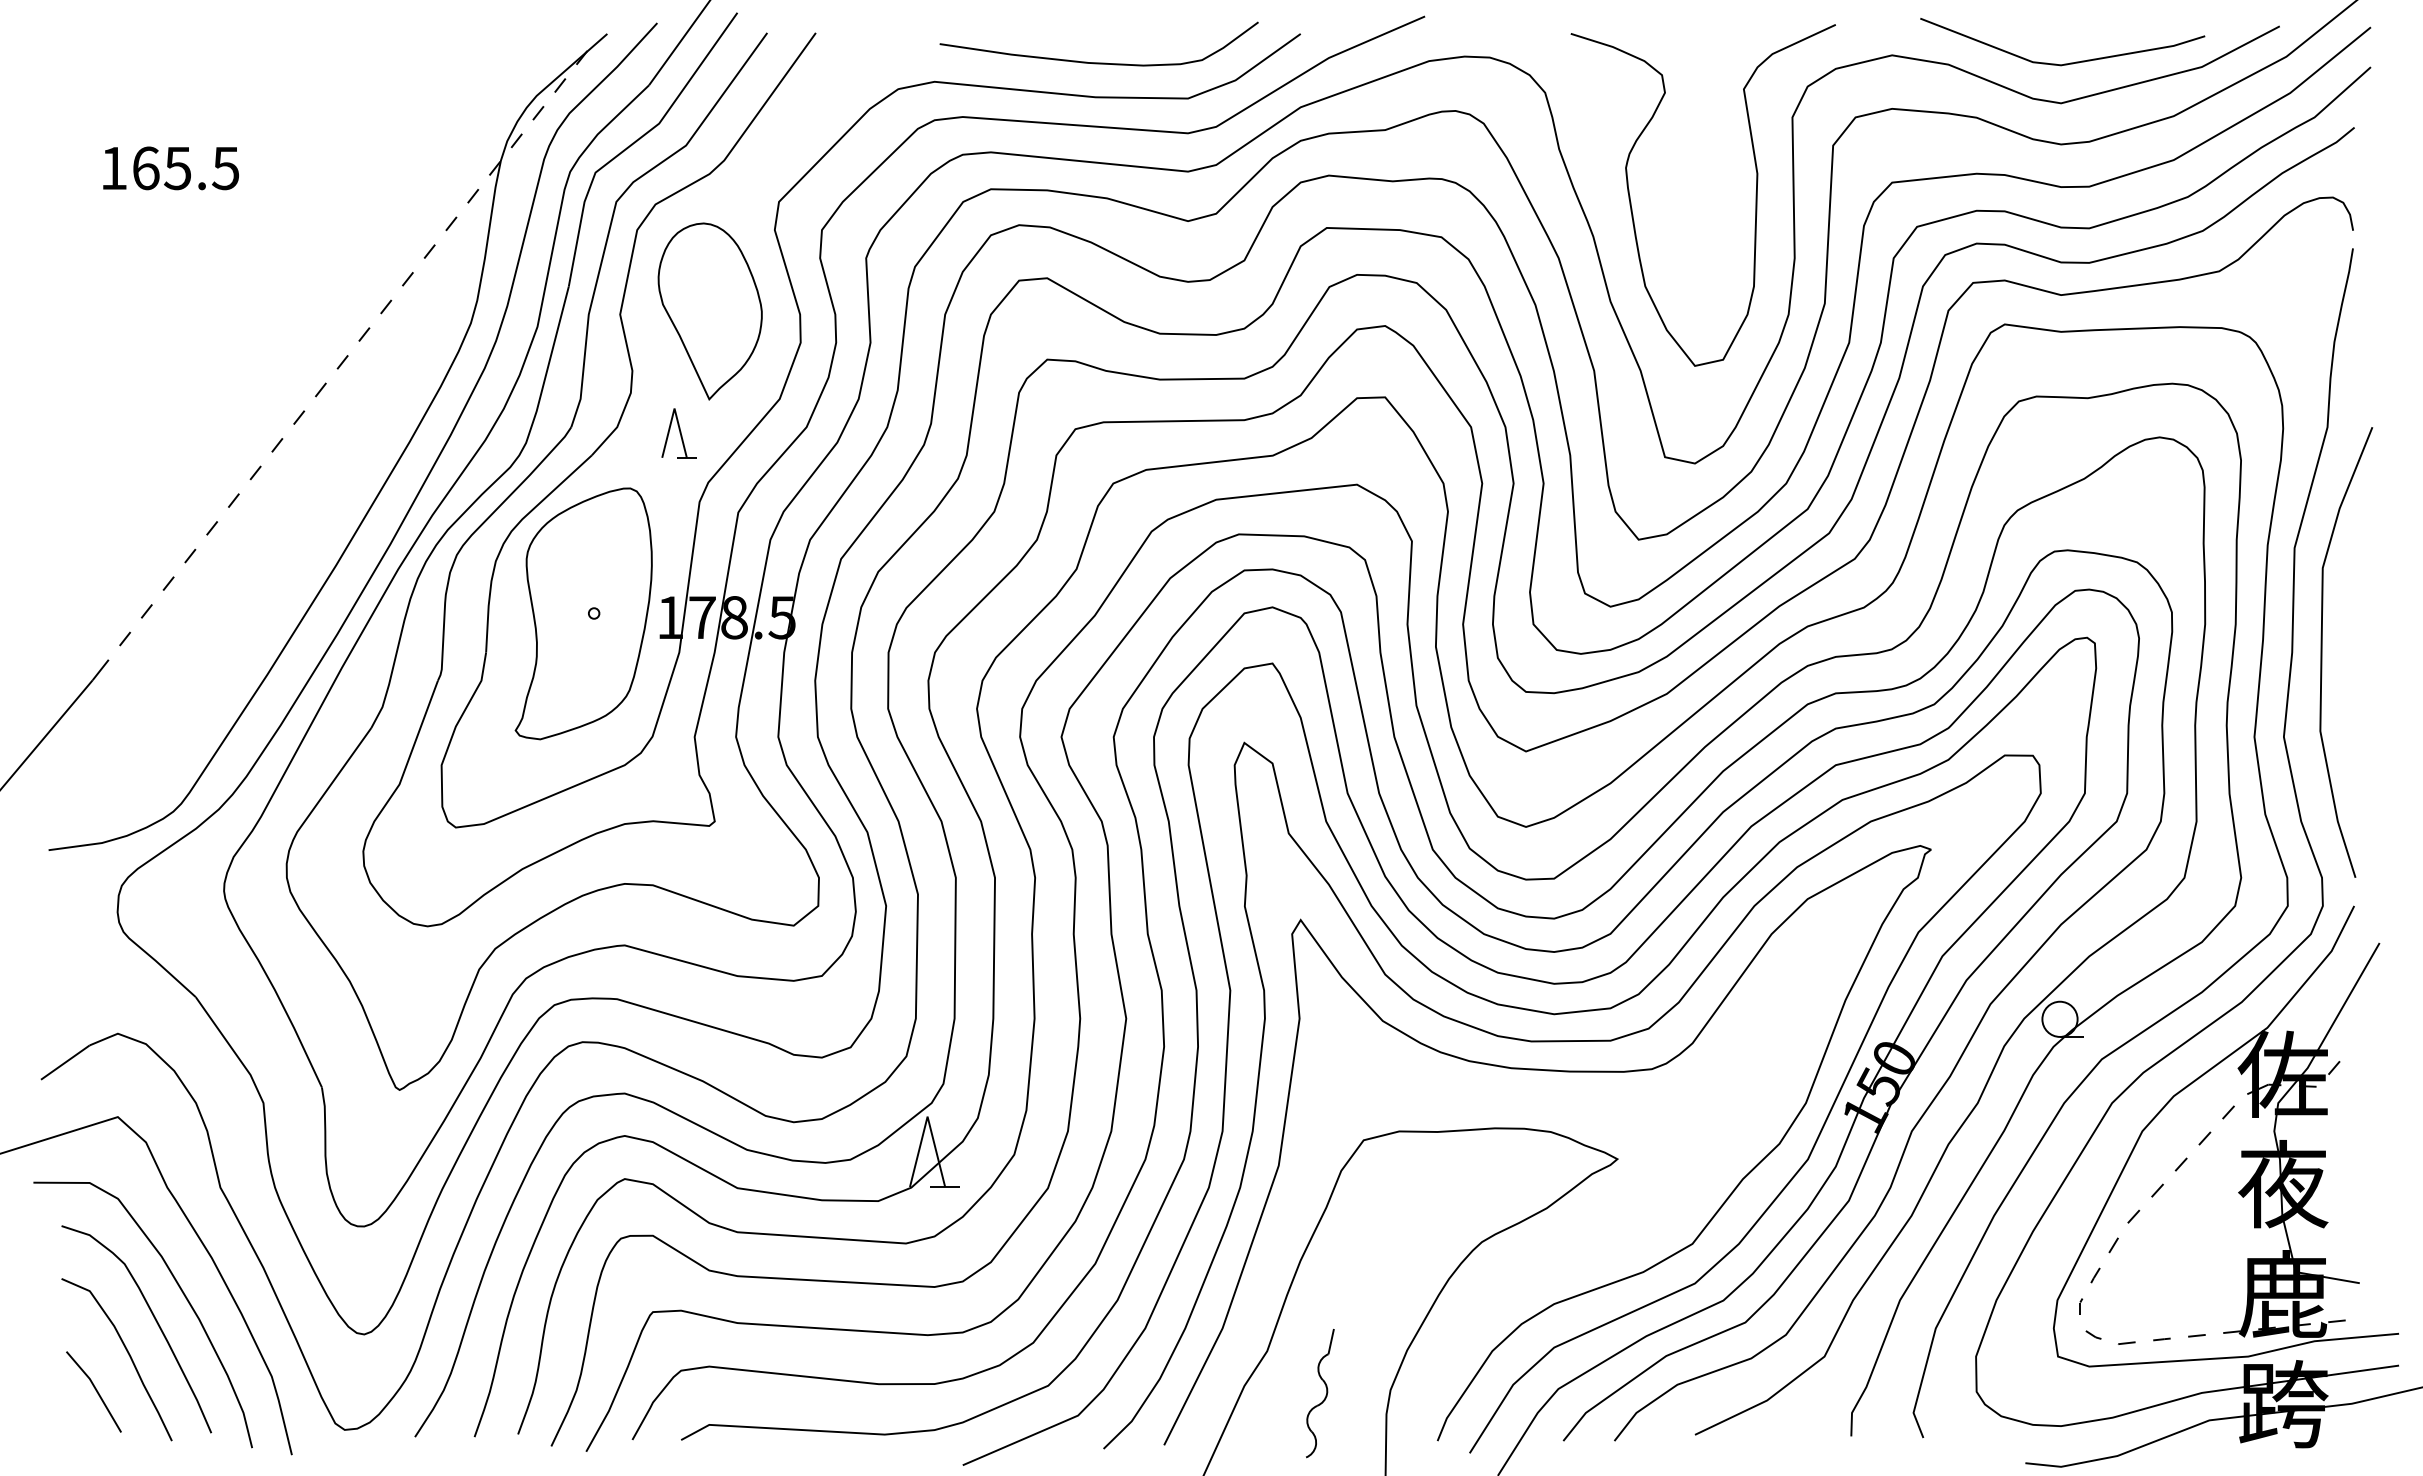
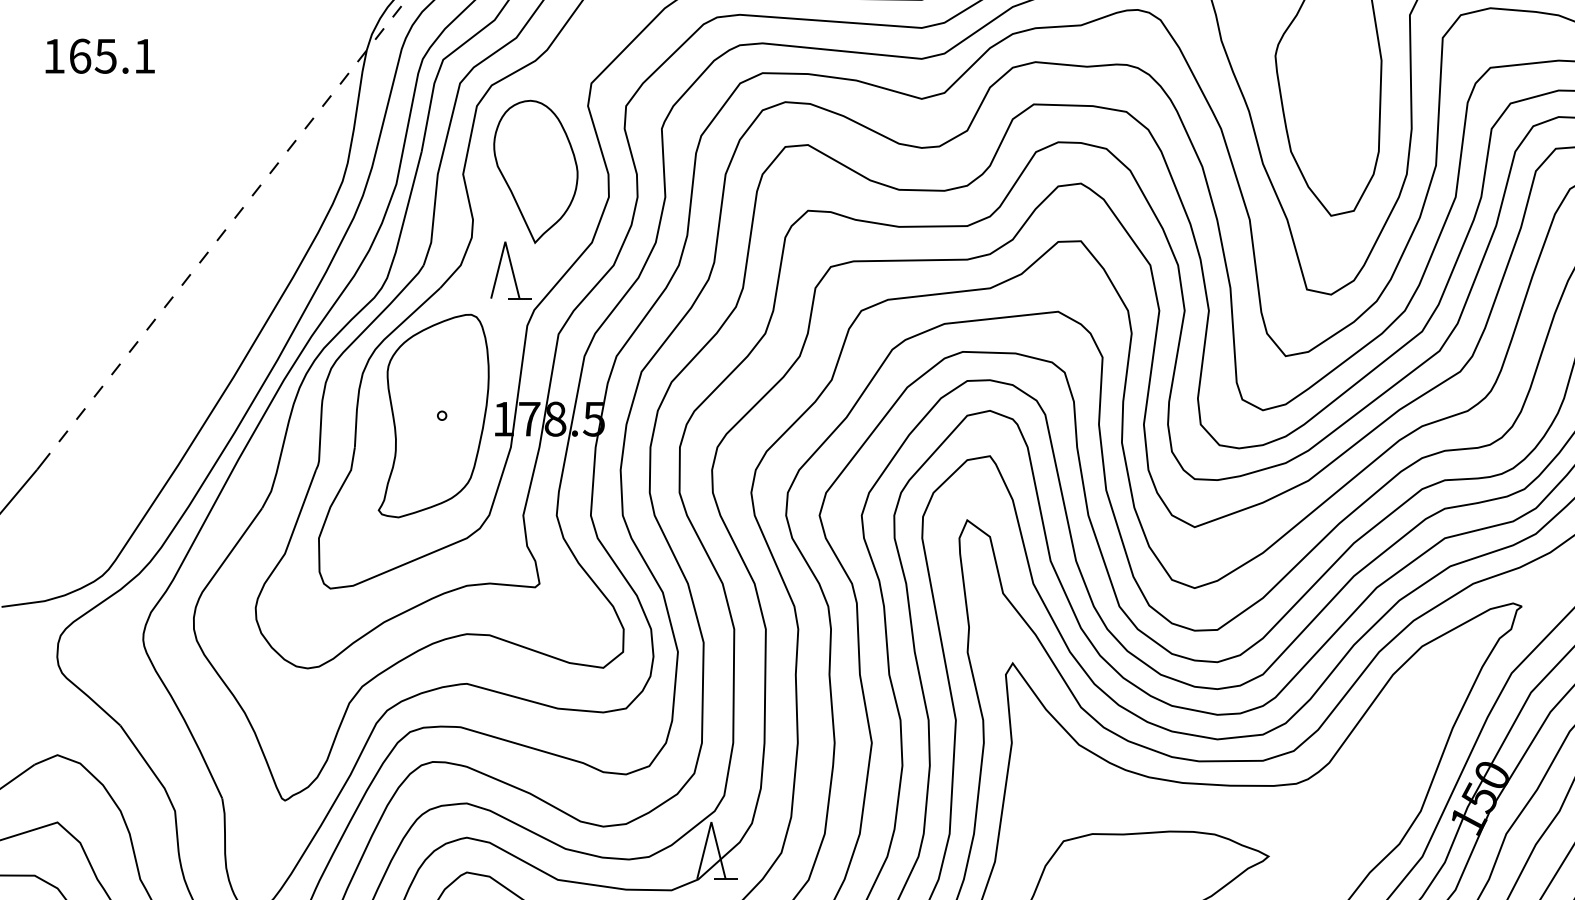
text: (225, 168) -> (144, 56), 165.5 -> 165.1
part: (679, 432) -> (511, 269), size x1.43

